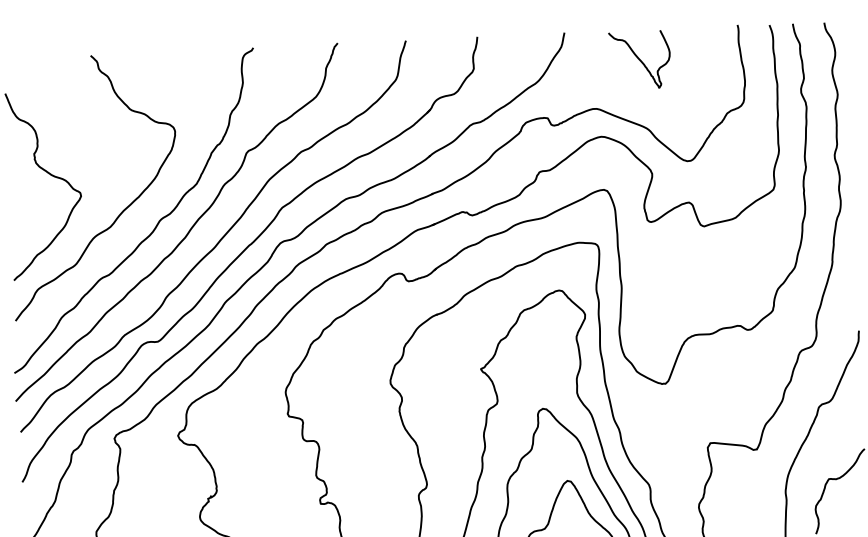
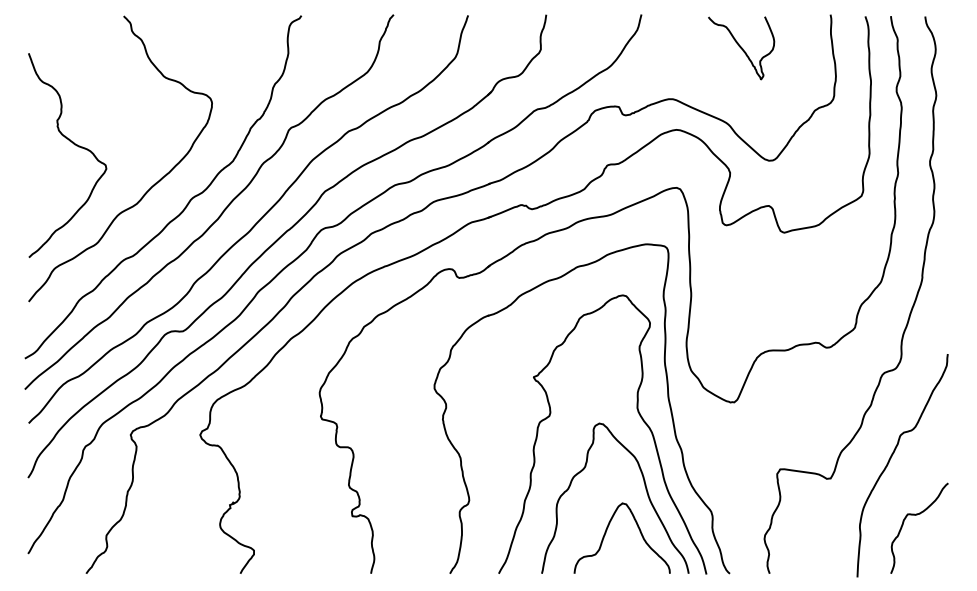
curve: (640, 60) -> (741, 48), moved

